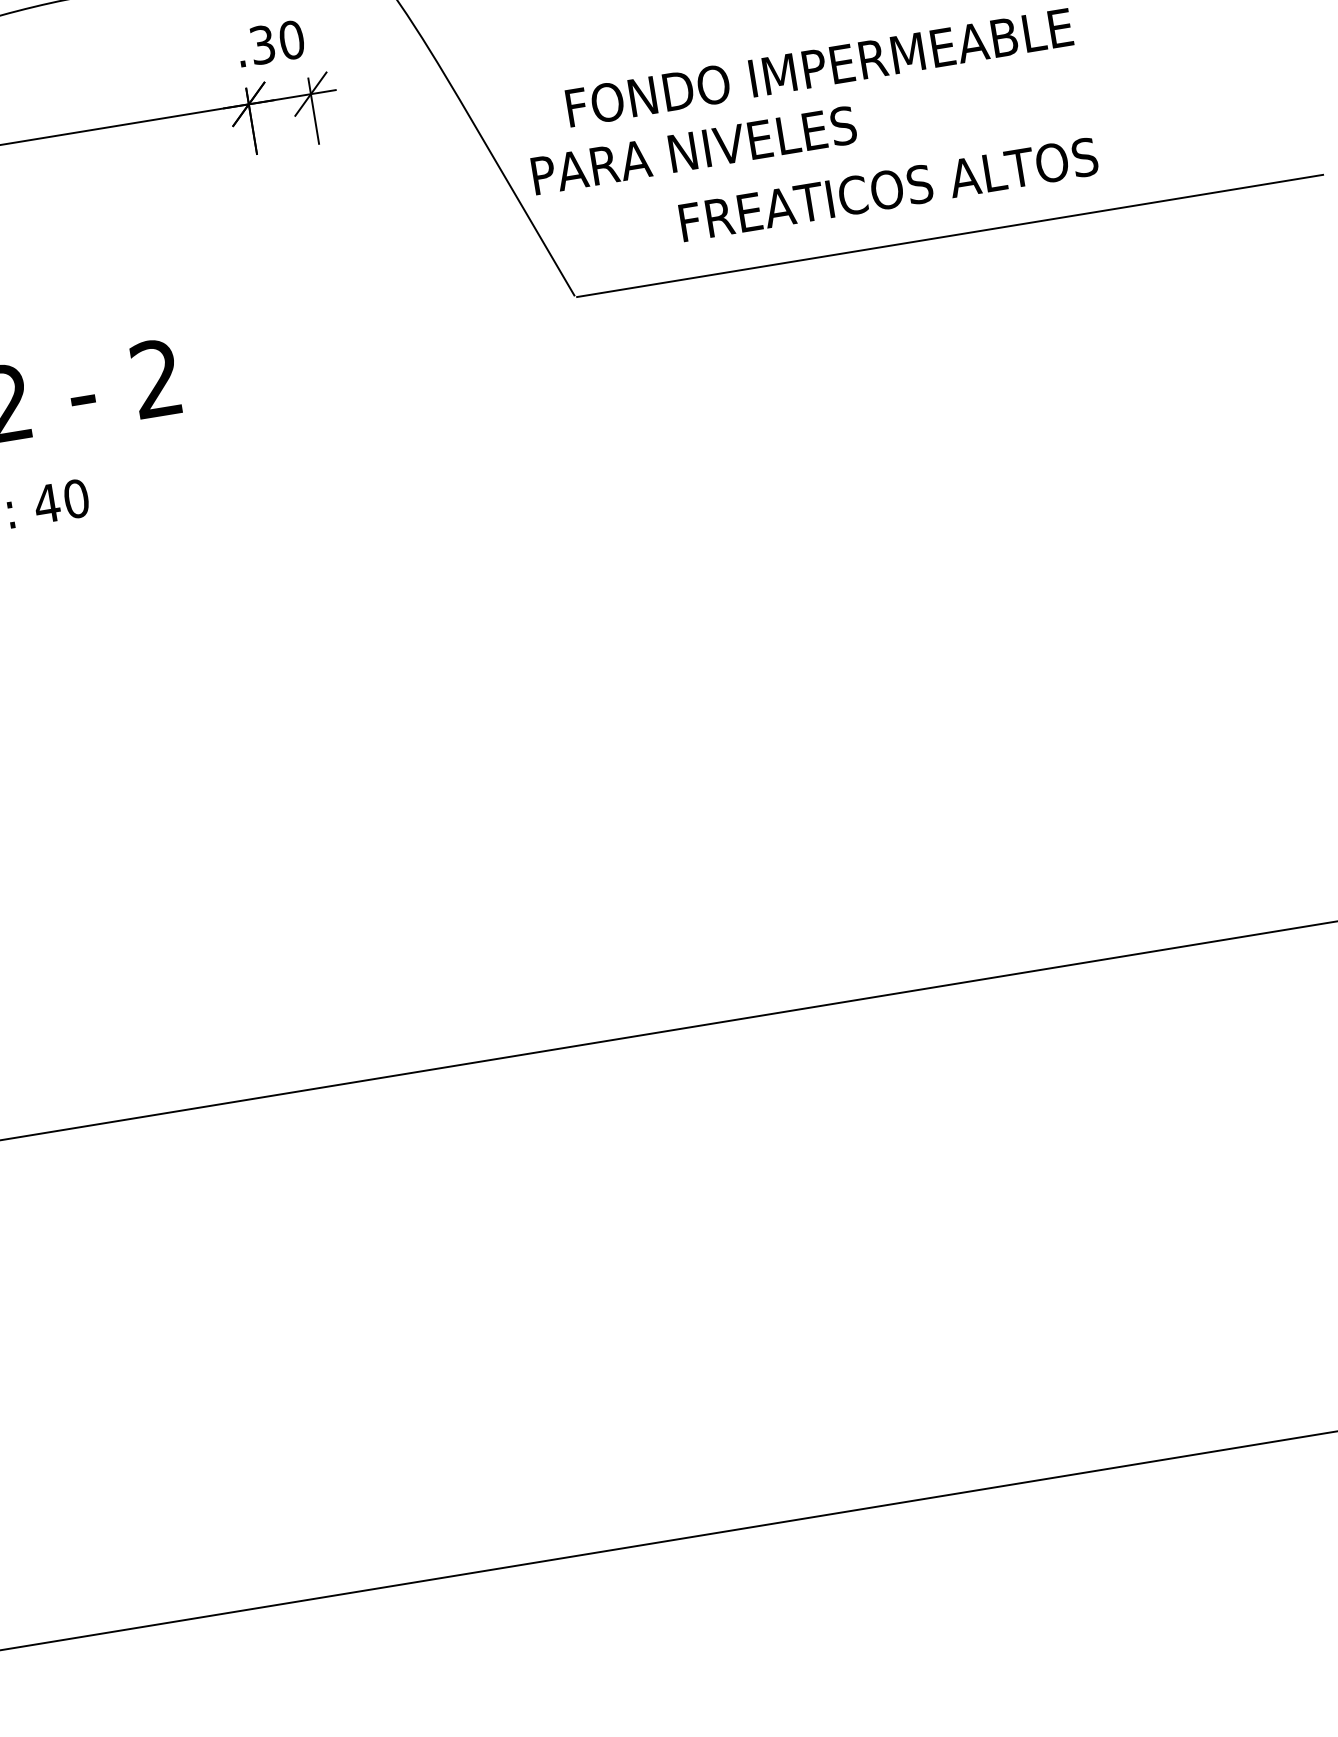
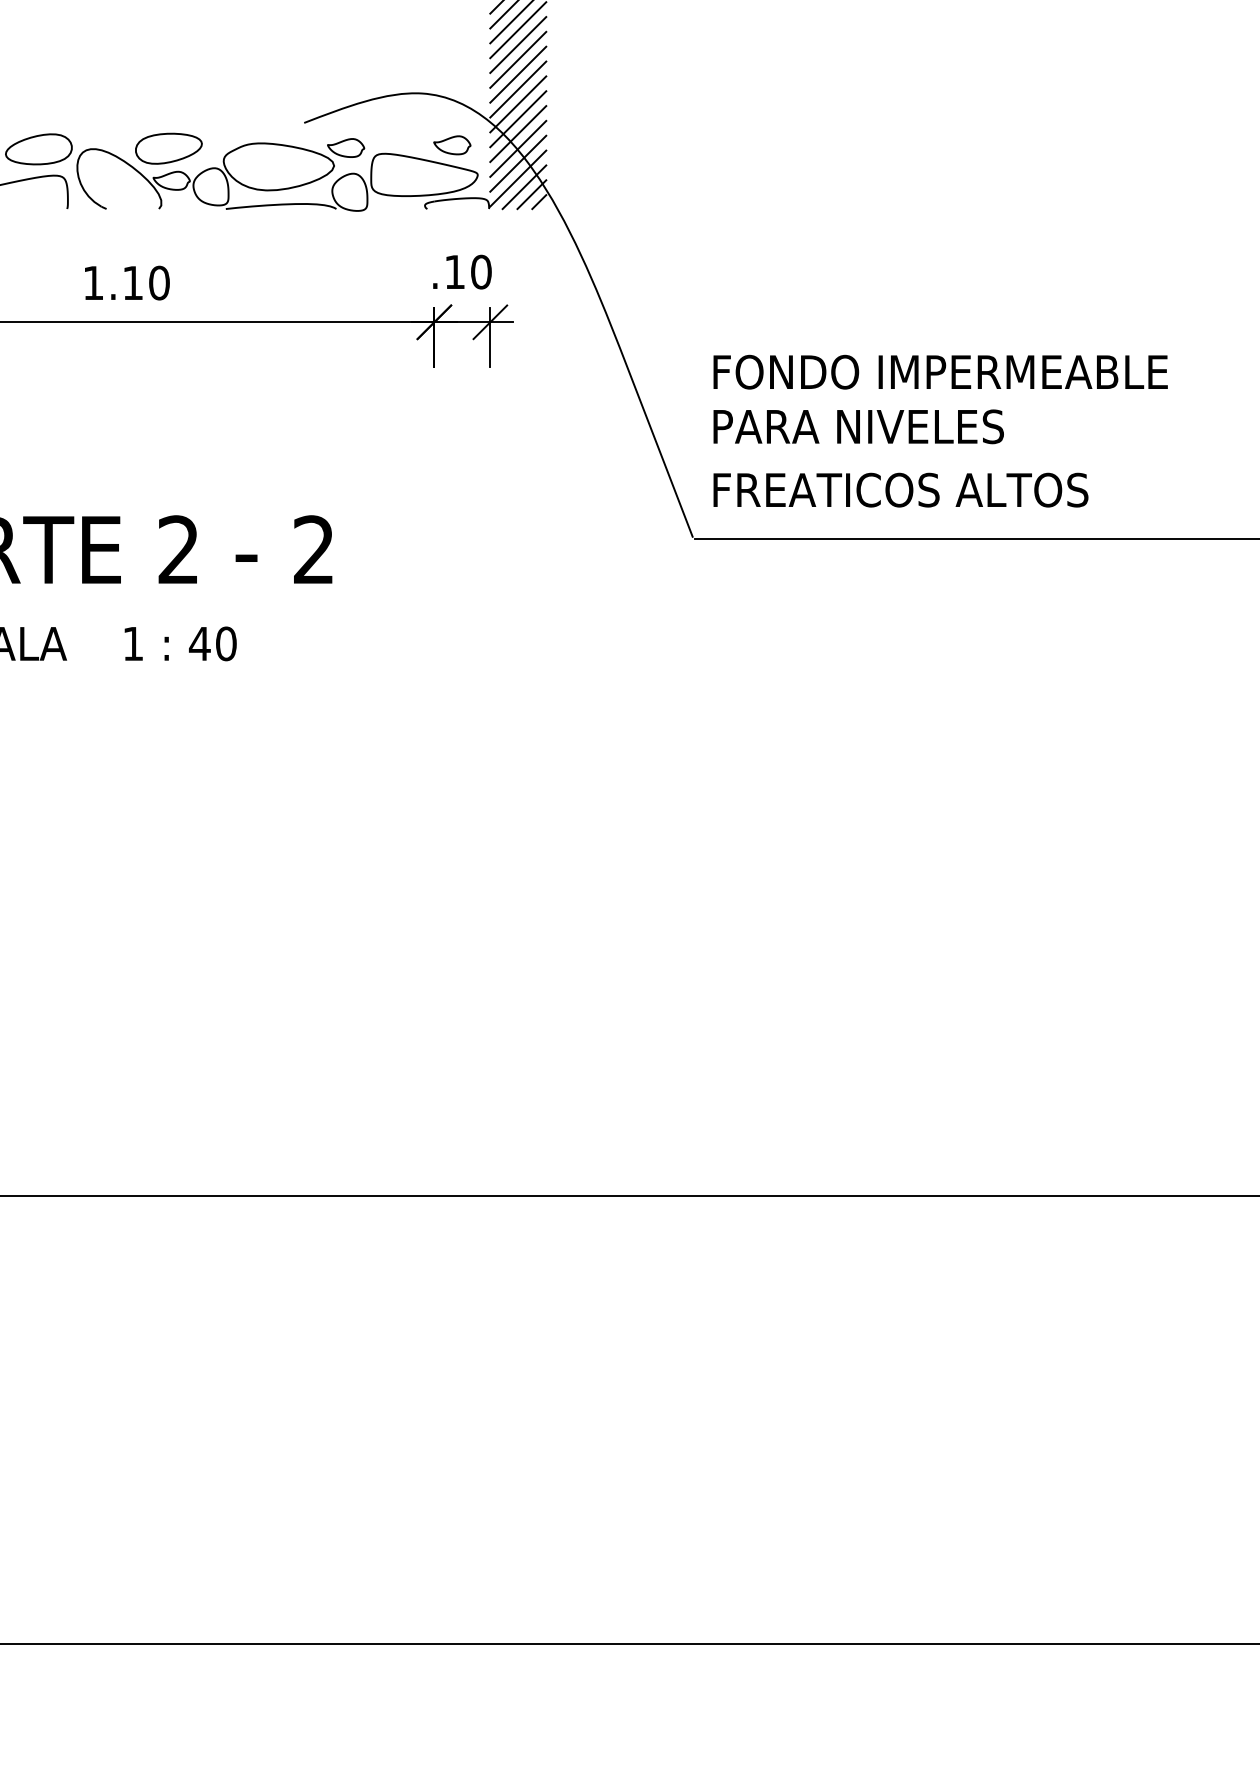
text: (261, 44) -> (454, 271), .30 -> .10
text: (693, 150) -> (858, 426), moved
text: (888, 188) -> (900, 489), moved

